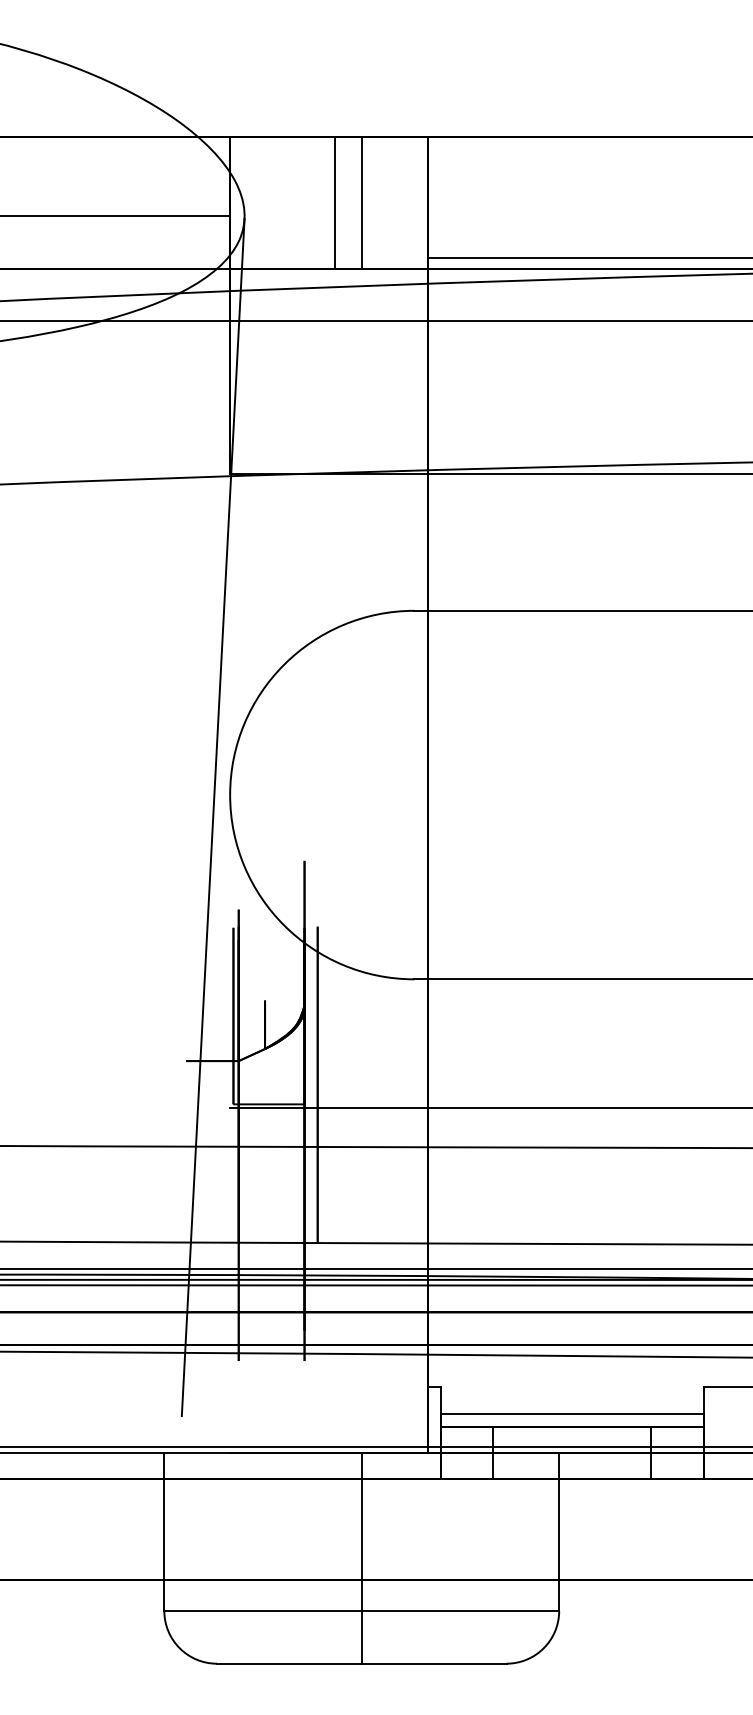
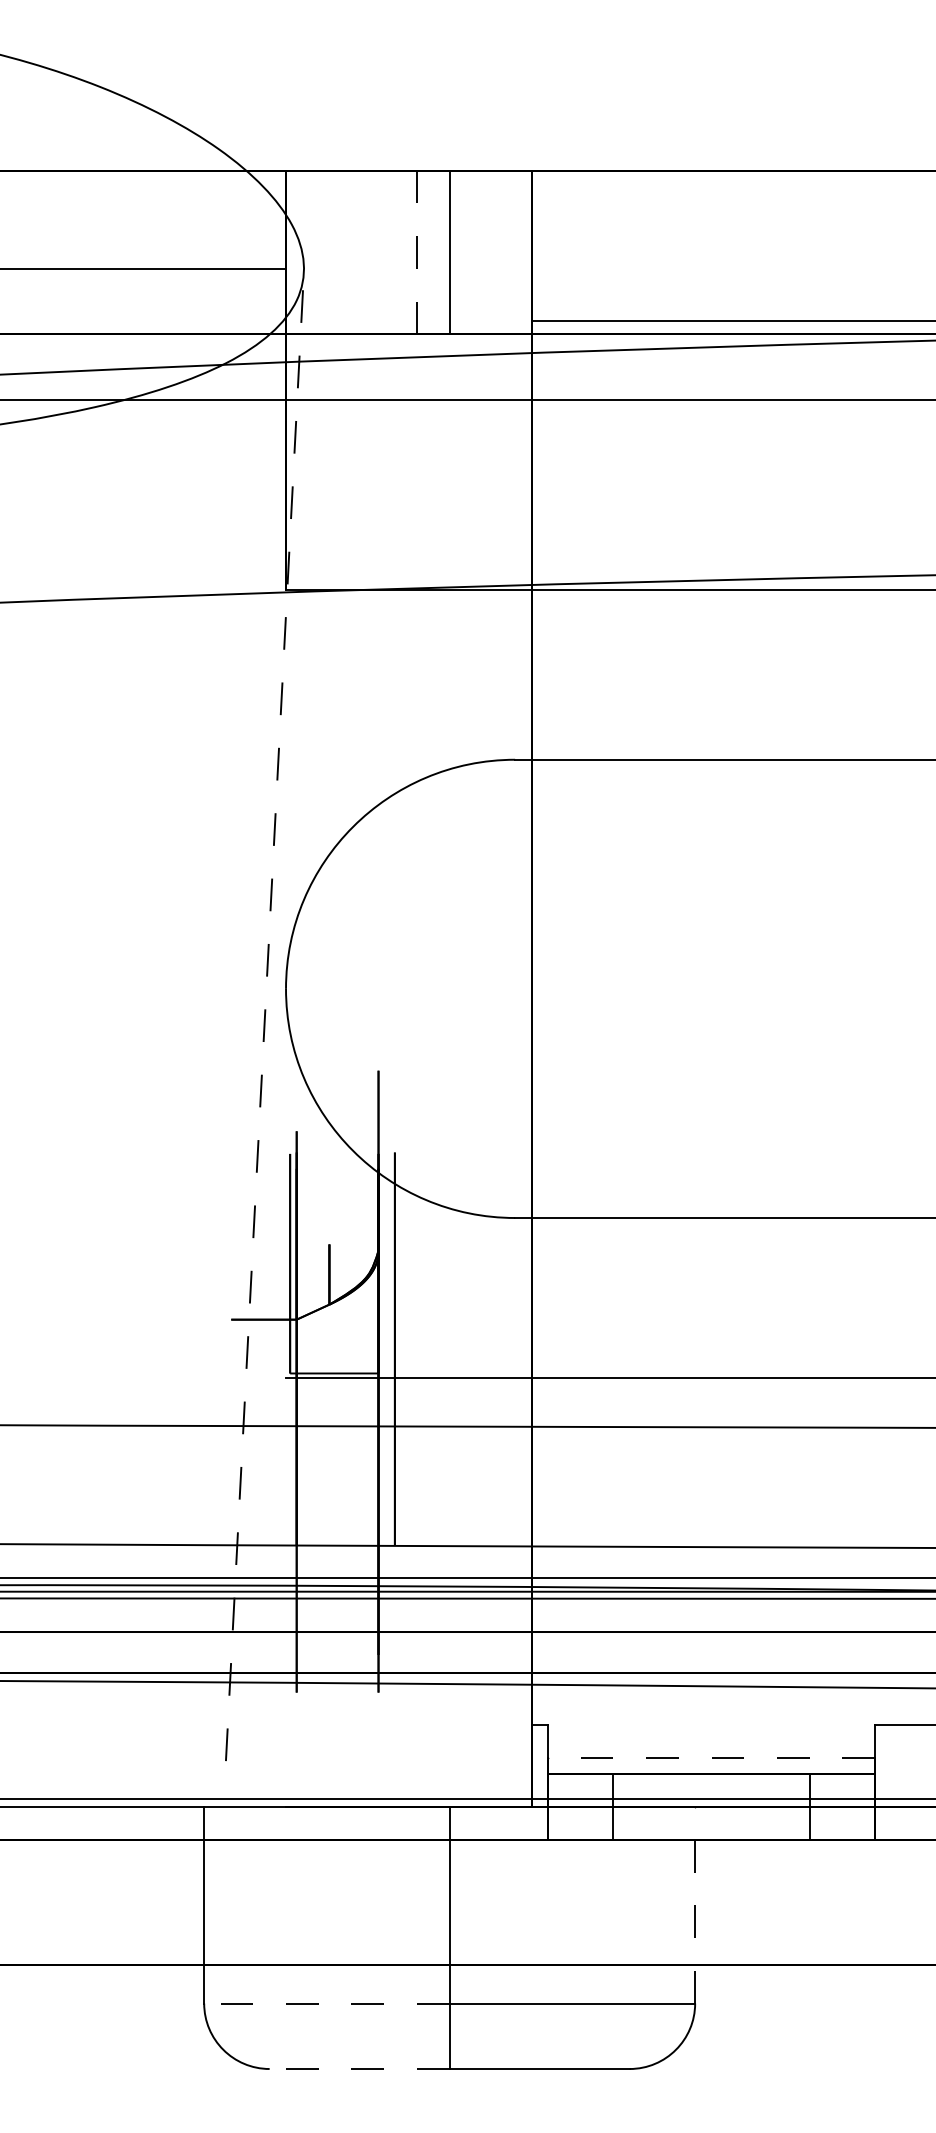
line: (335, 202) -> (416, 252), solid -> dashed
line: (212, 817) -> (264, 1016), solid -> dashed
line: (572, 1414) -> (711, 1758), solid -> dashed
line: (559, 1531) -> (695, 1904), solid -> dashed
line: (262, 1611) -> (326, 2003), solid -> dashed
line: (289, 1664) -> (359, 2069), solid -> dashed

